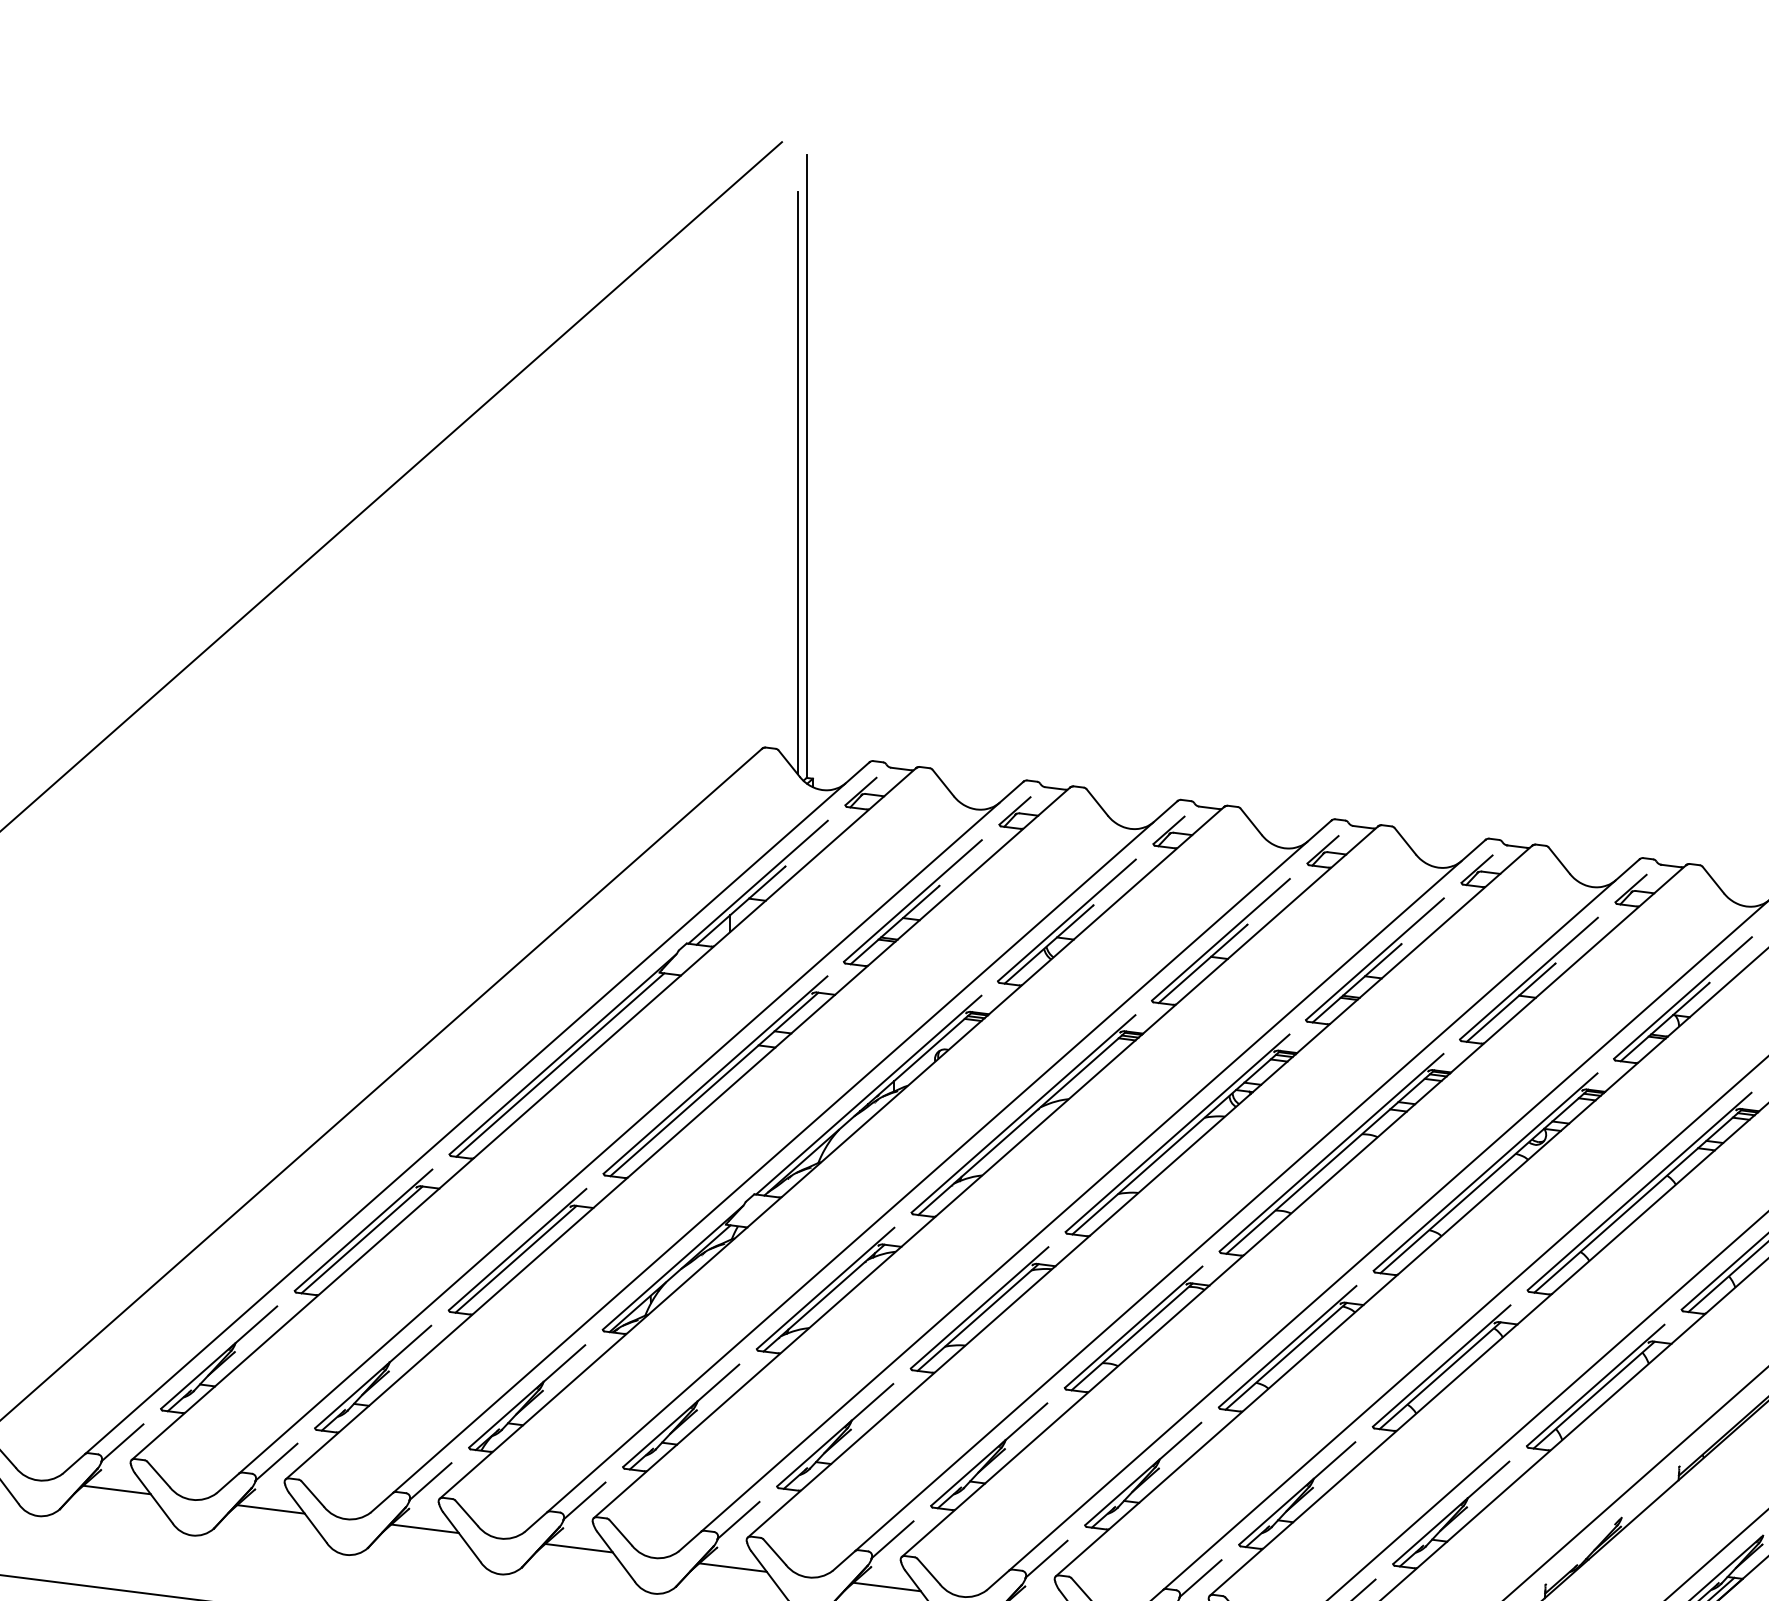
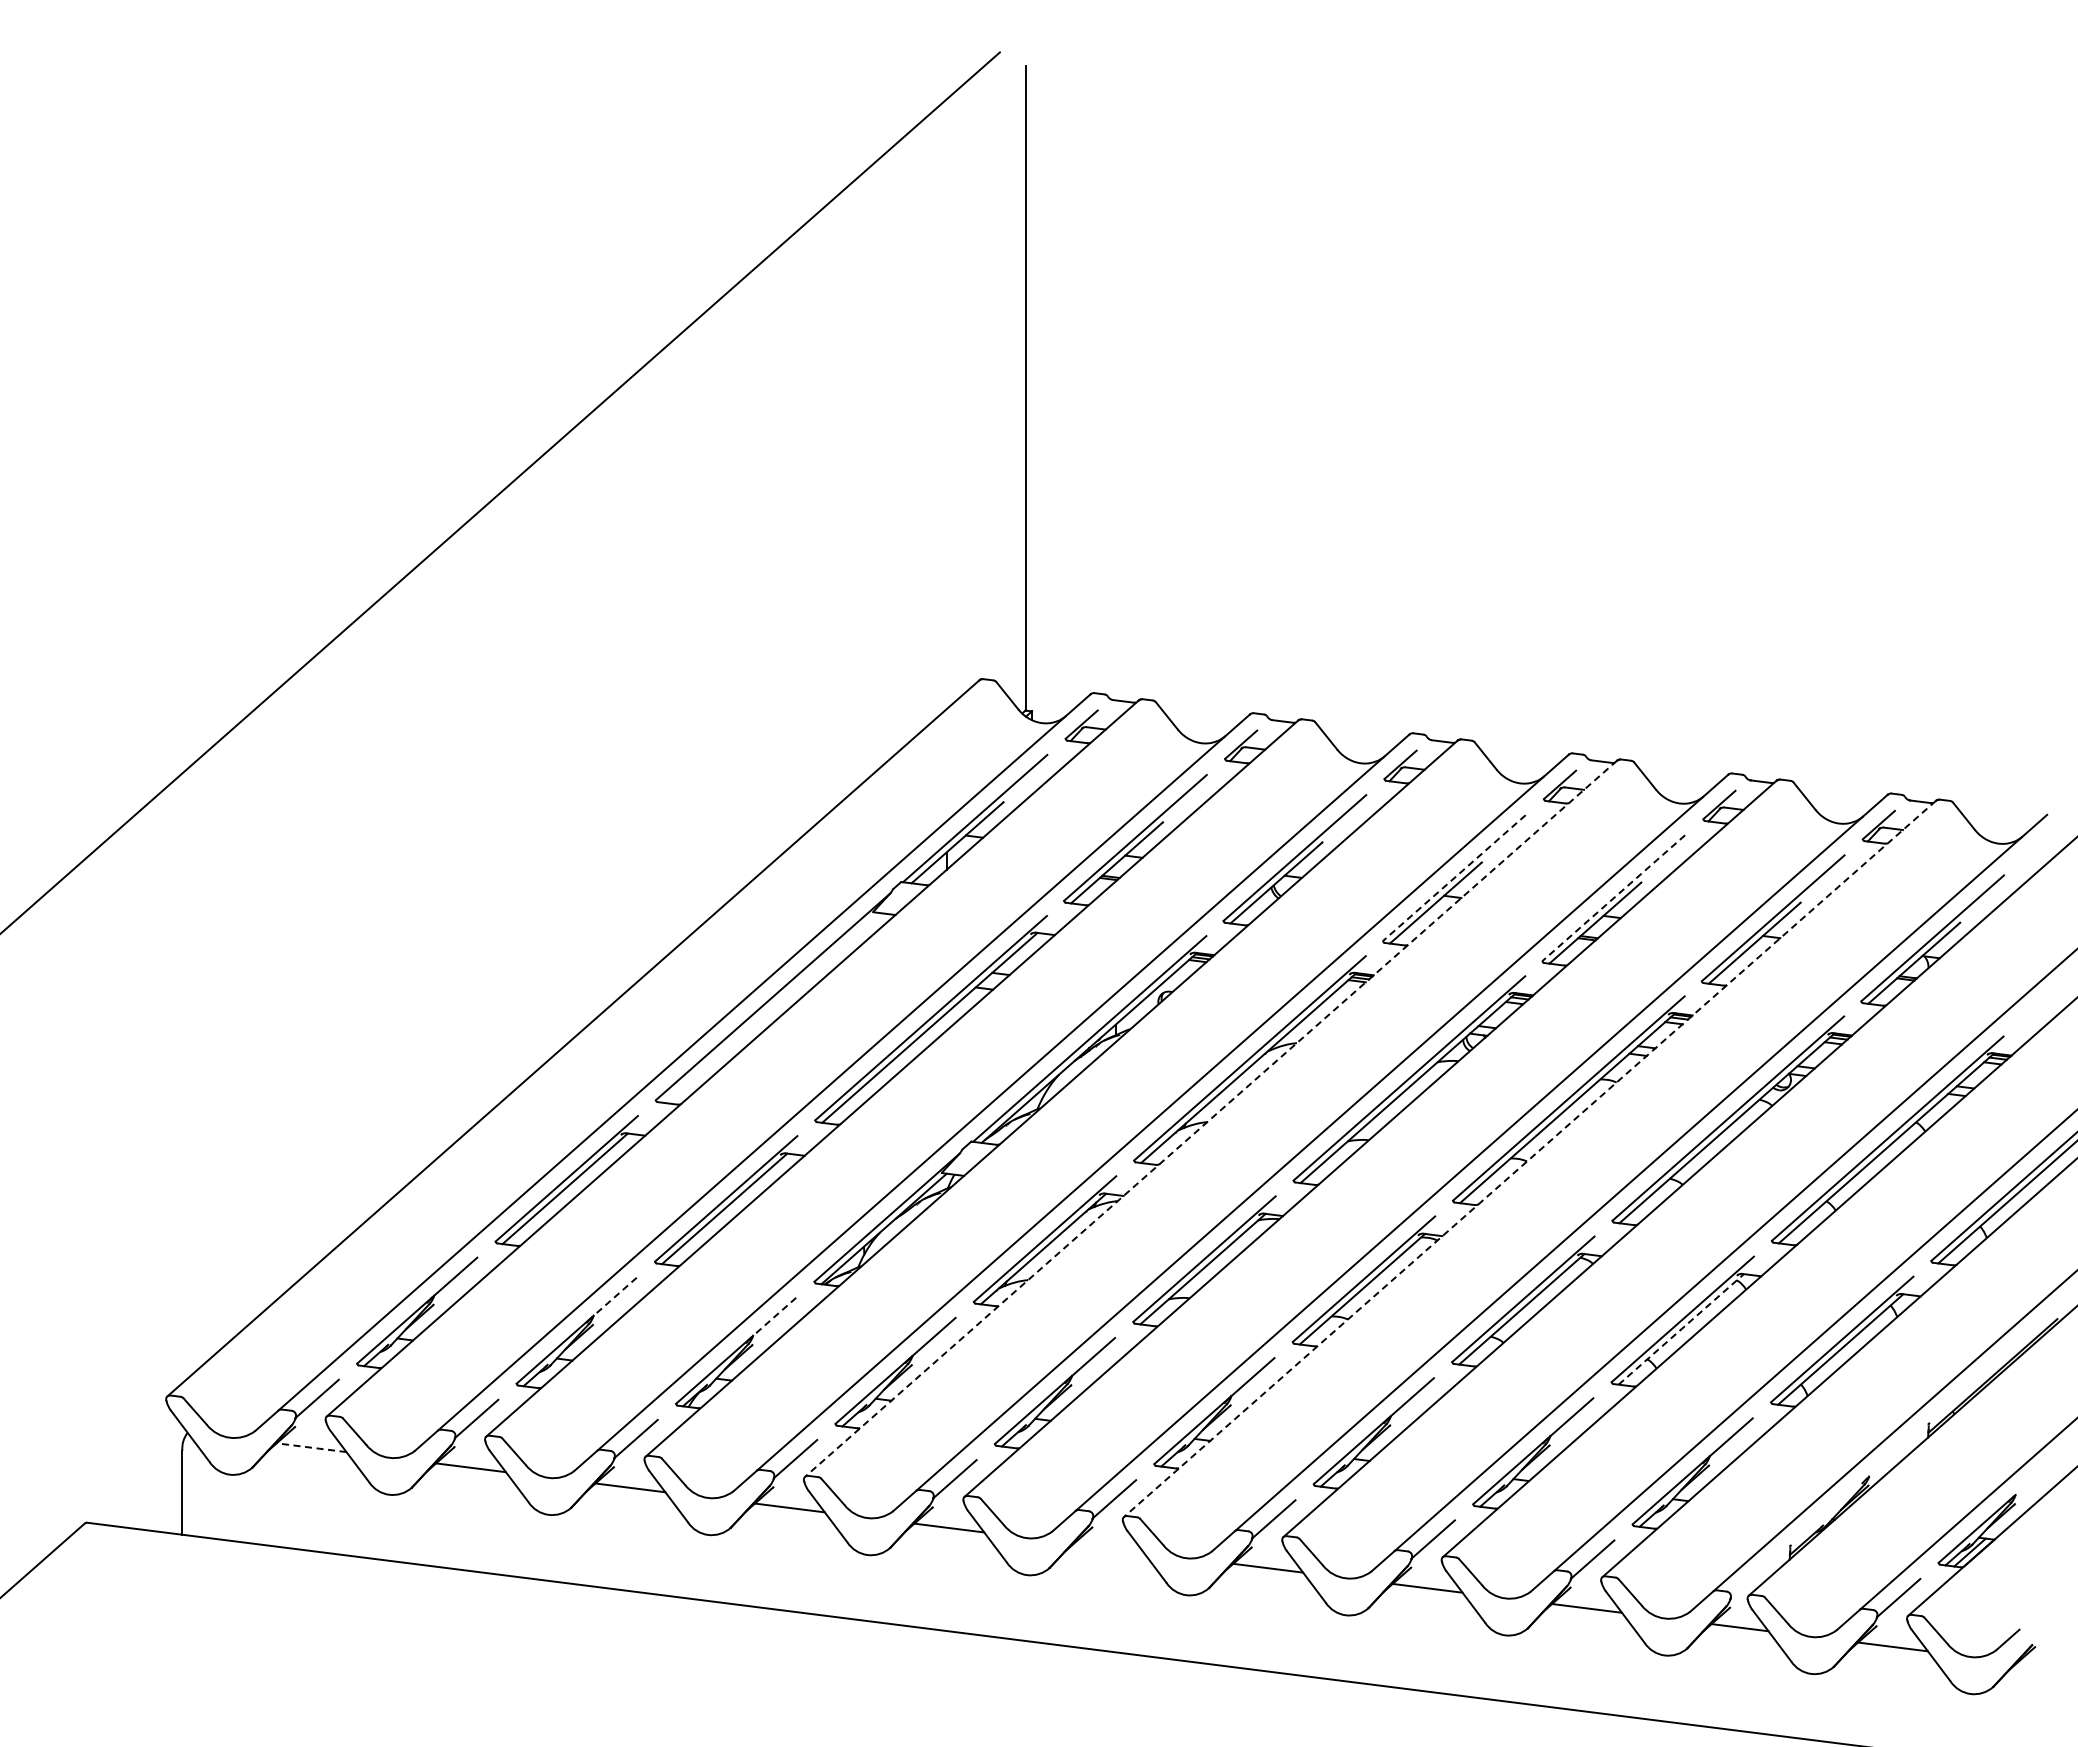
line: (798, 482) -> (1016, 404), removed
line: (1220, 940) -> (1453, 878), solid -> dashed
line: (1374, 959) -> (1613, 898), solid -> dashed
line: (560, 1064) -> (770, 1007), removed
line: (985, 1172) -> (1210, 1119), solid -> dashed
line: (1293, 1211) -> (1529, 1159), solid -> dashed
line: (410, 1343) -> (615, 1296), solid -> dashed
line: (564, 1363) -> (774, 1316), solid -> dashed
line: (1440, 1375) -> (1681, 1329), solid -> dashed
line: (116, 1489) -> (311, 1447), solid -> dashed
line: (886, 1586) -> (1108, 1547), removed

